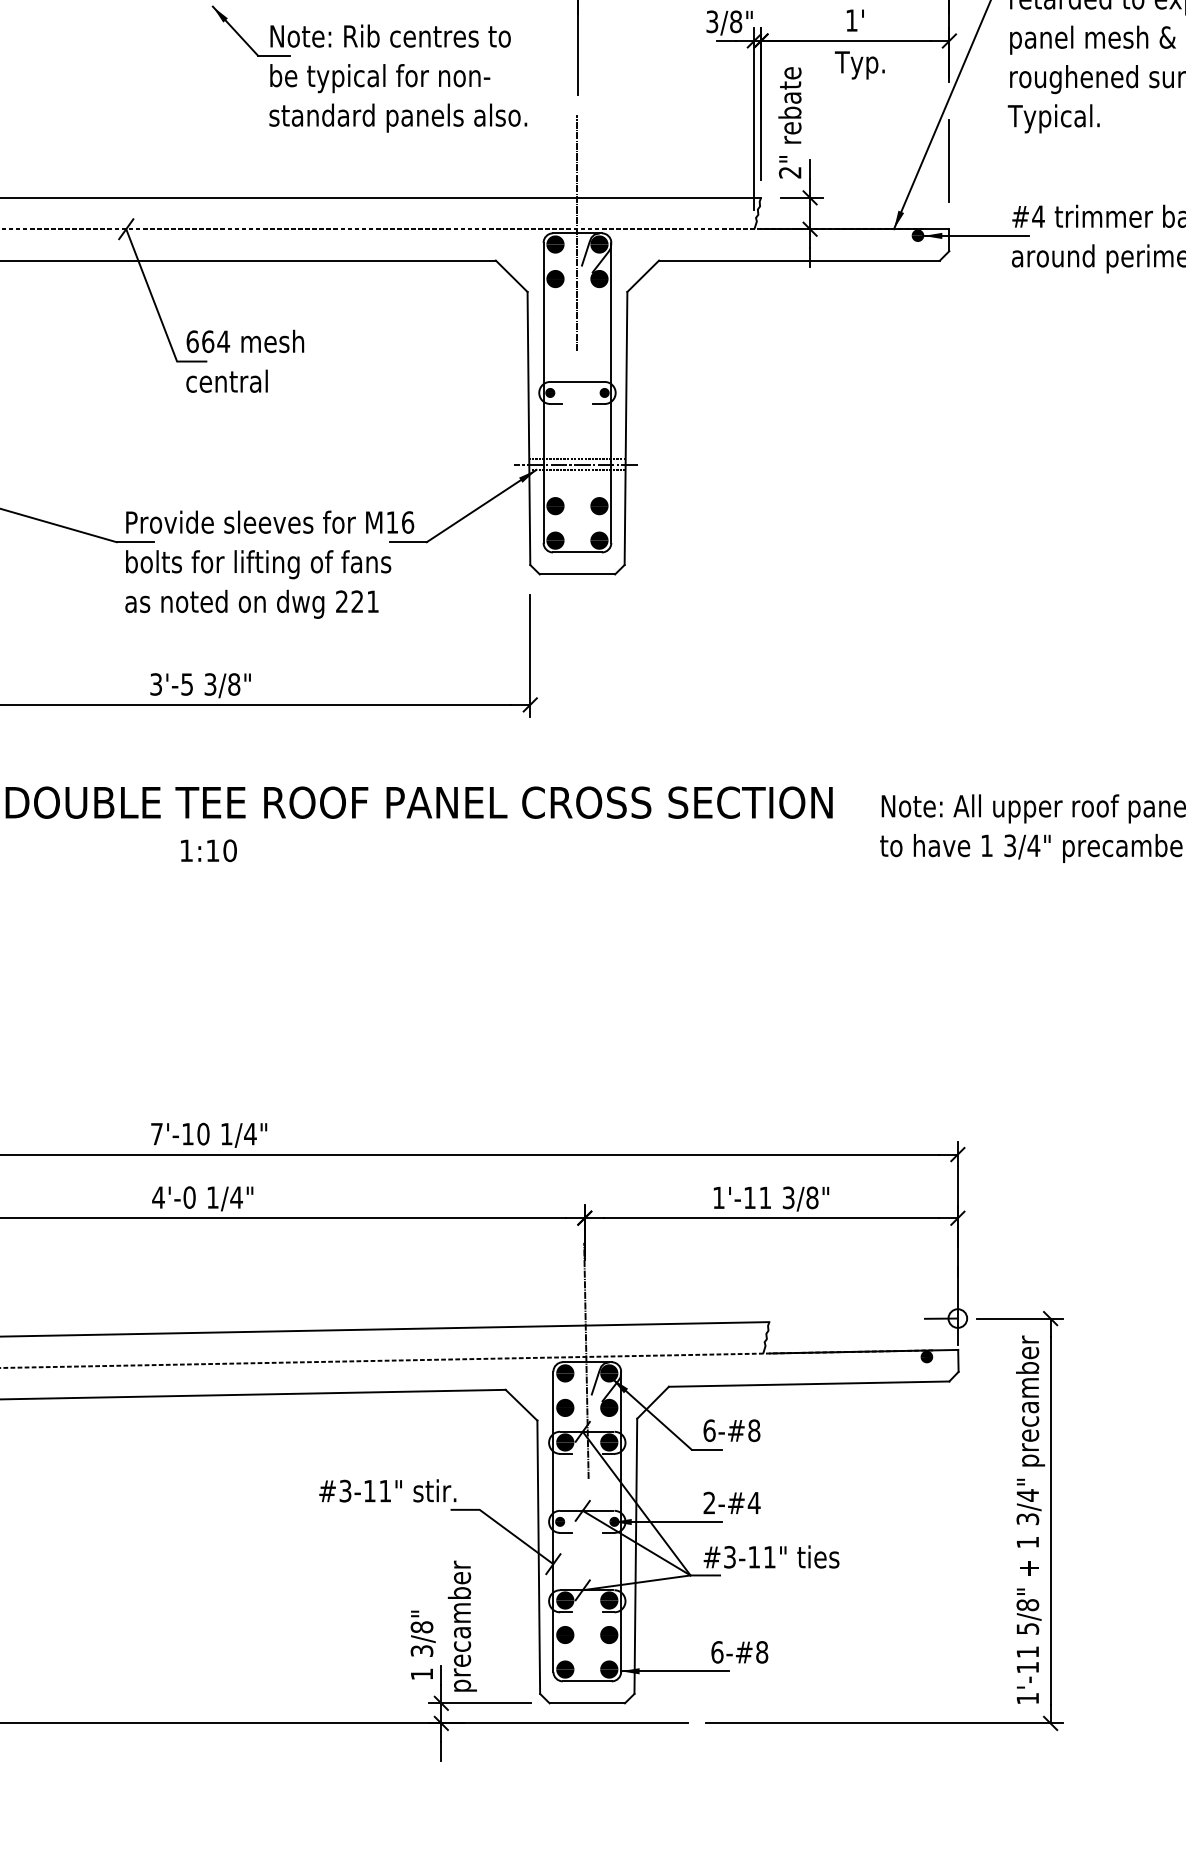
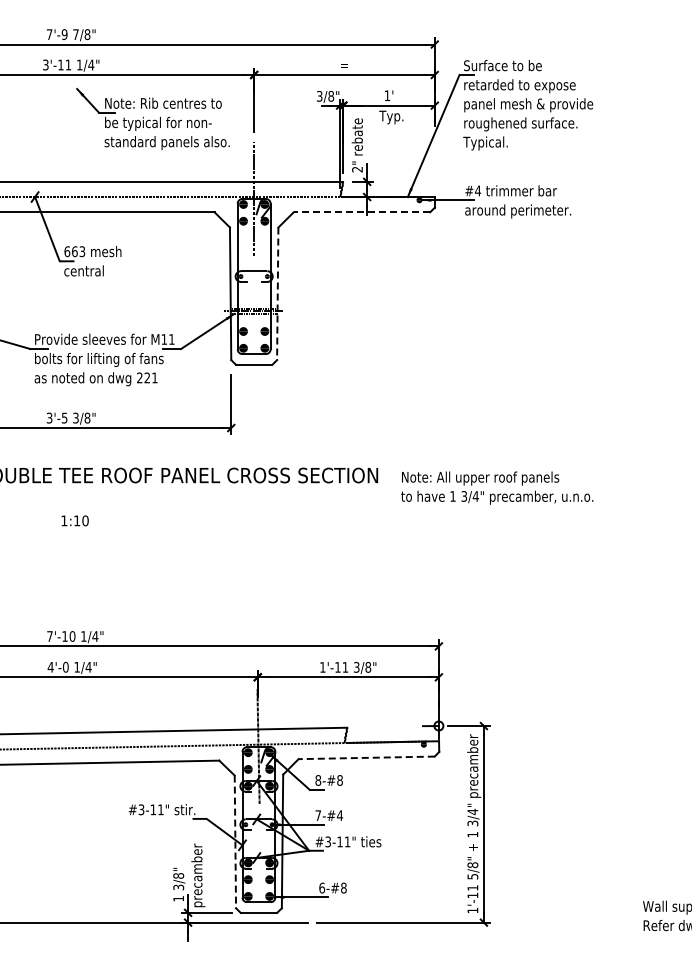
line: (948, 160) -> (434, 163), removed
line: (798, 261) -> (361, 212), solid -> dashed
text: (223, 341) -> (82, 251), 664 -> 663
line: (625, 429) -> (277, 294), solid -> dashed
text: (407, 522) -> (171, 339), M16 -> M11
text: (207, 849) -> (74, 520), moved
line: (808, 1383) -> (366, 757), solid -> dashed
text: (709, 1430) -> (318, 780), 6-#8 -> 8-#8
text: (707, 1502) -> (317, 815), 2-#4 -> 7-#4
line: (538, 1558) -> (235, 842), solid -> dashed

